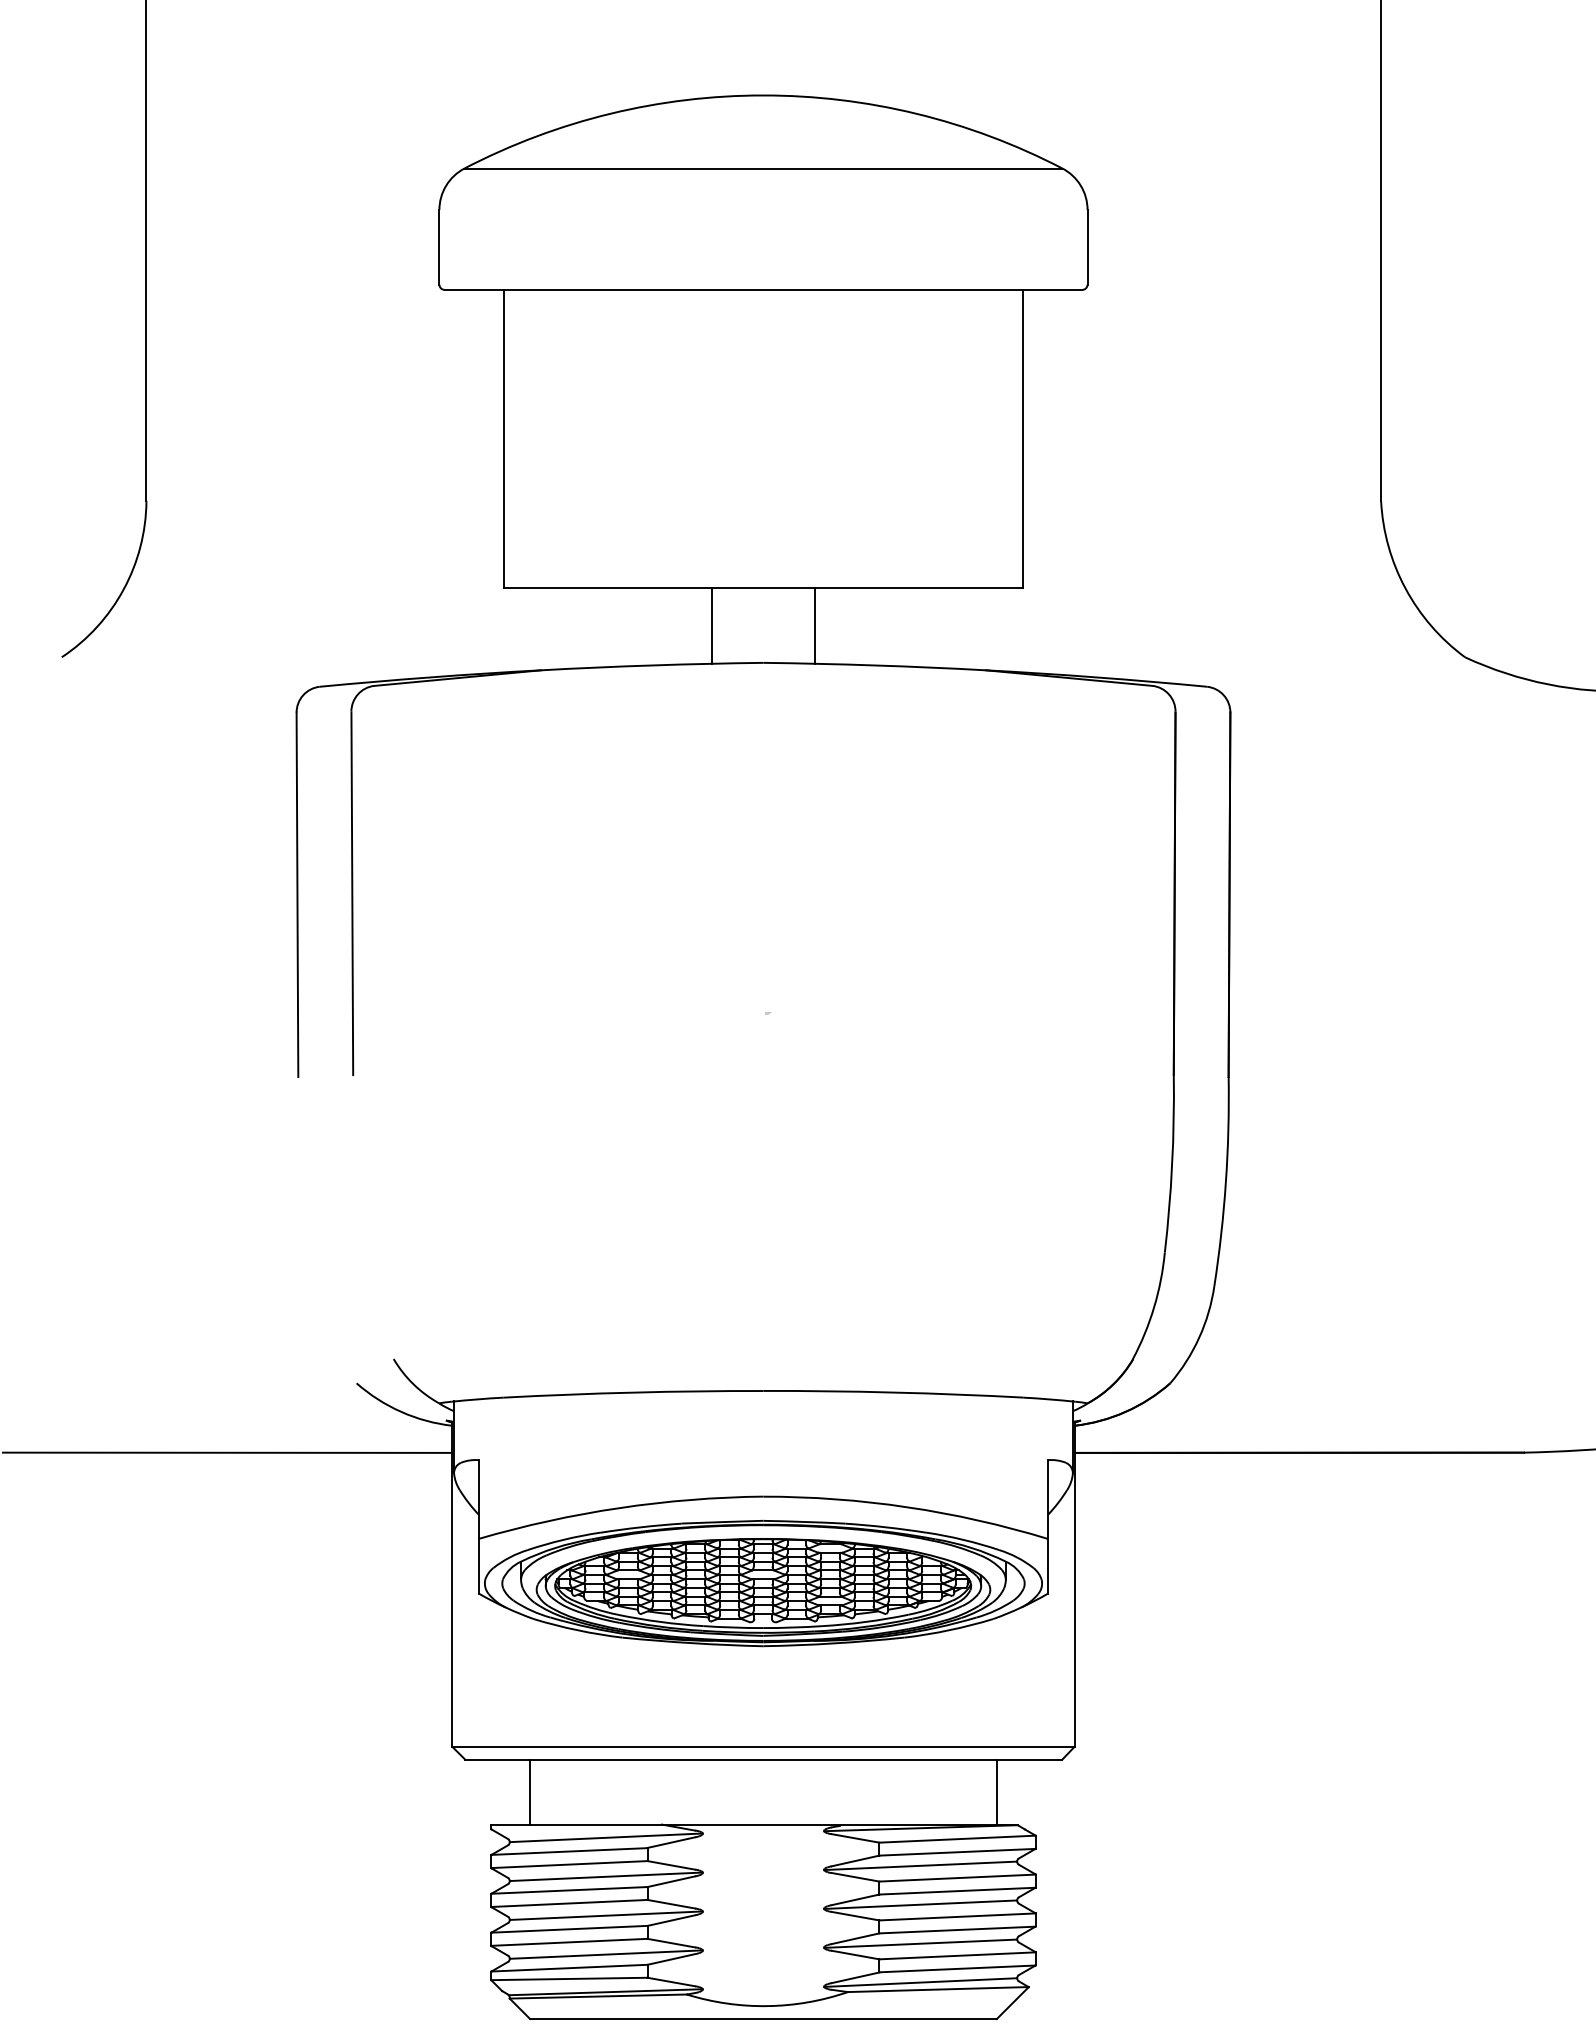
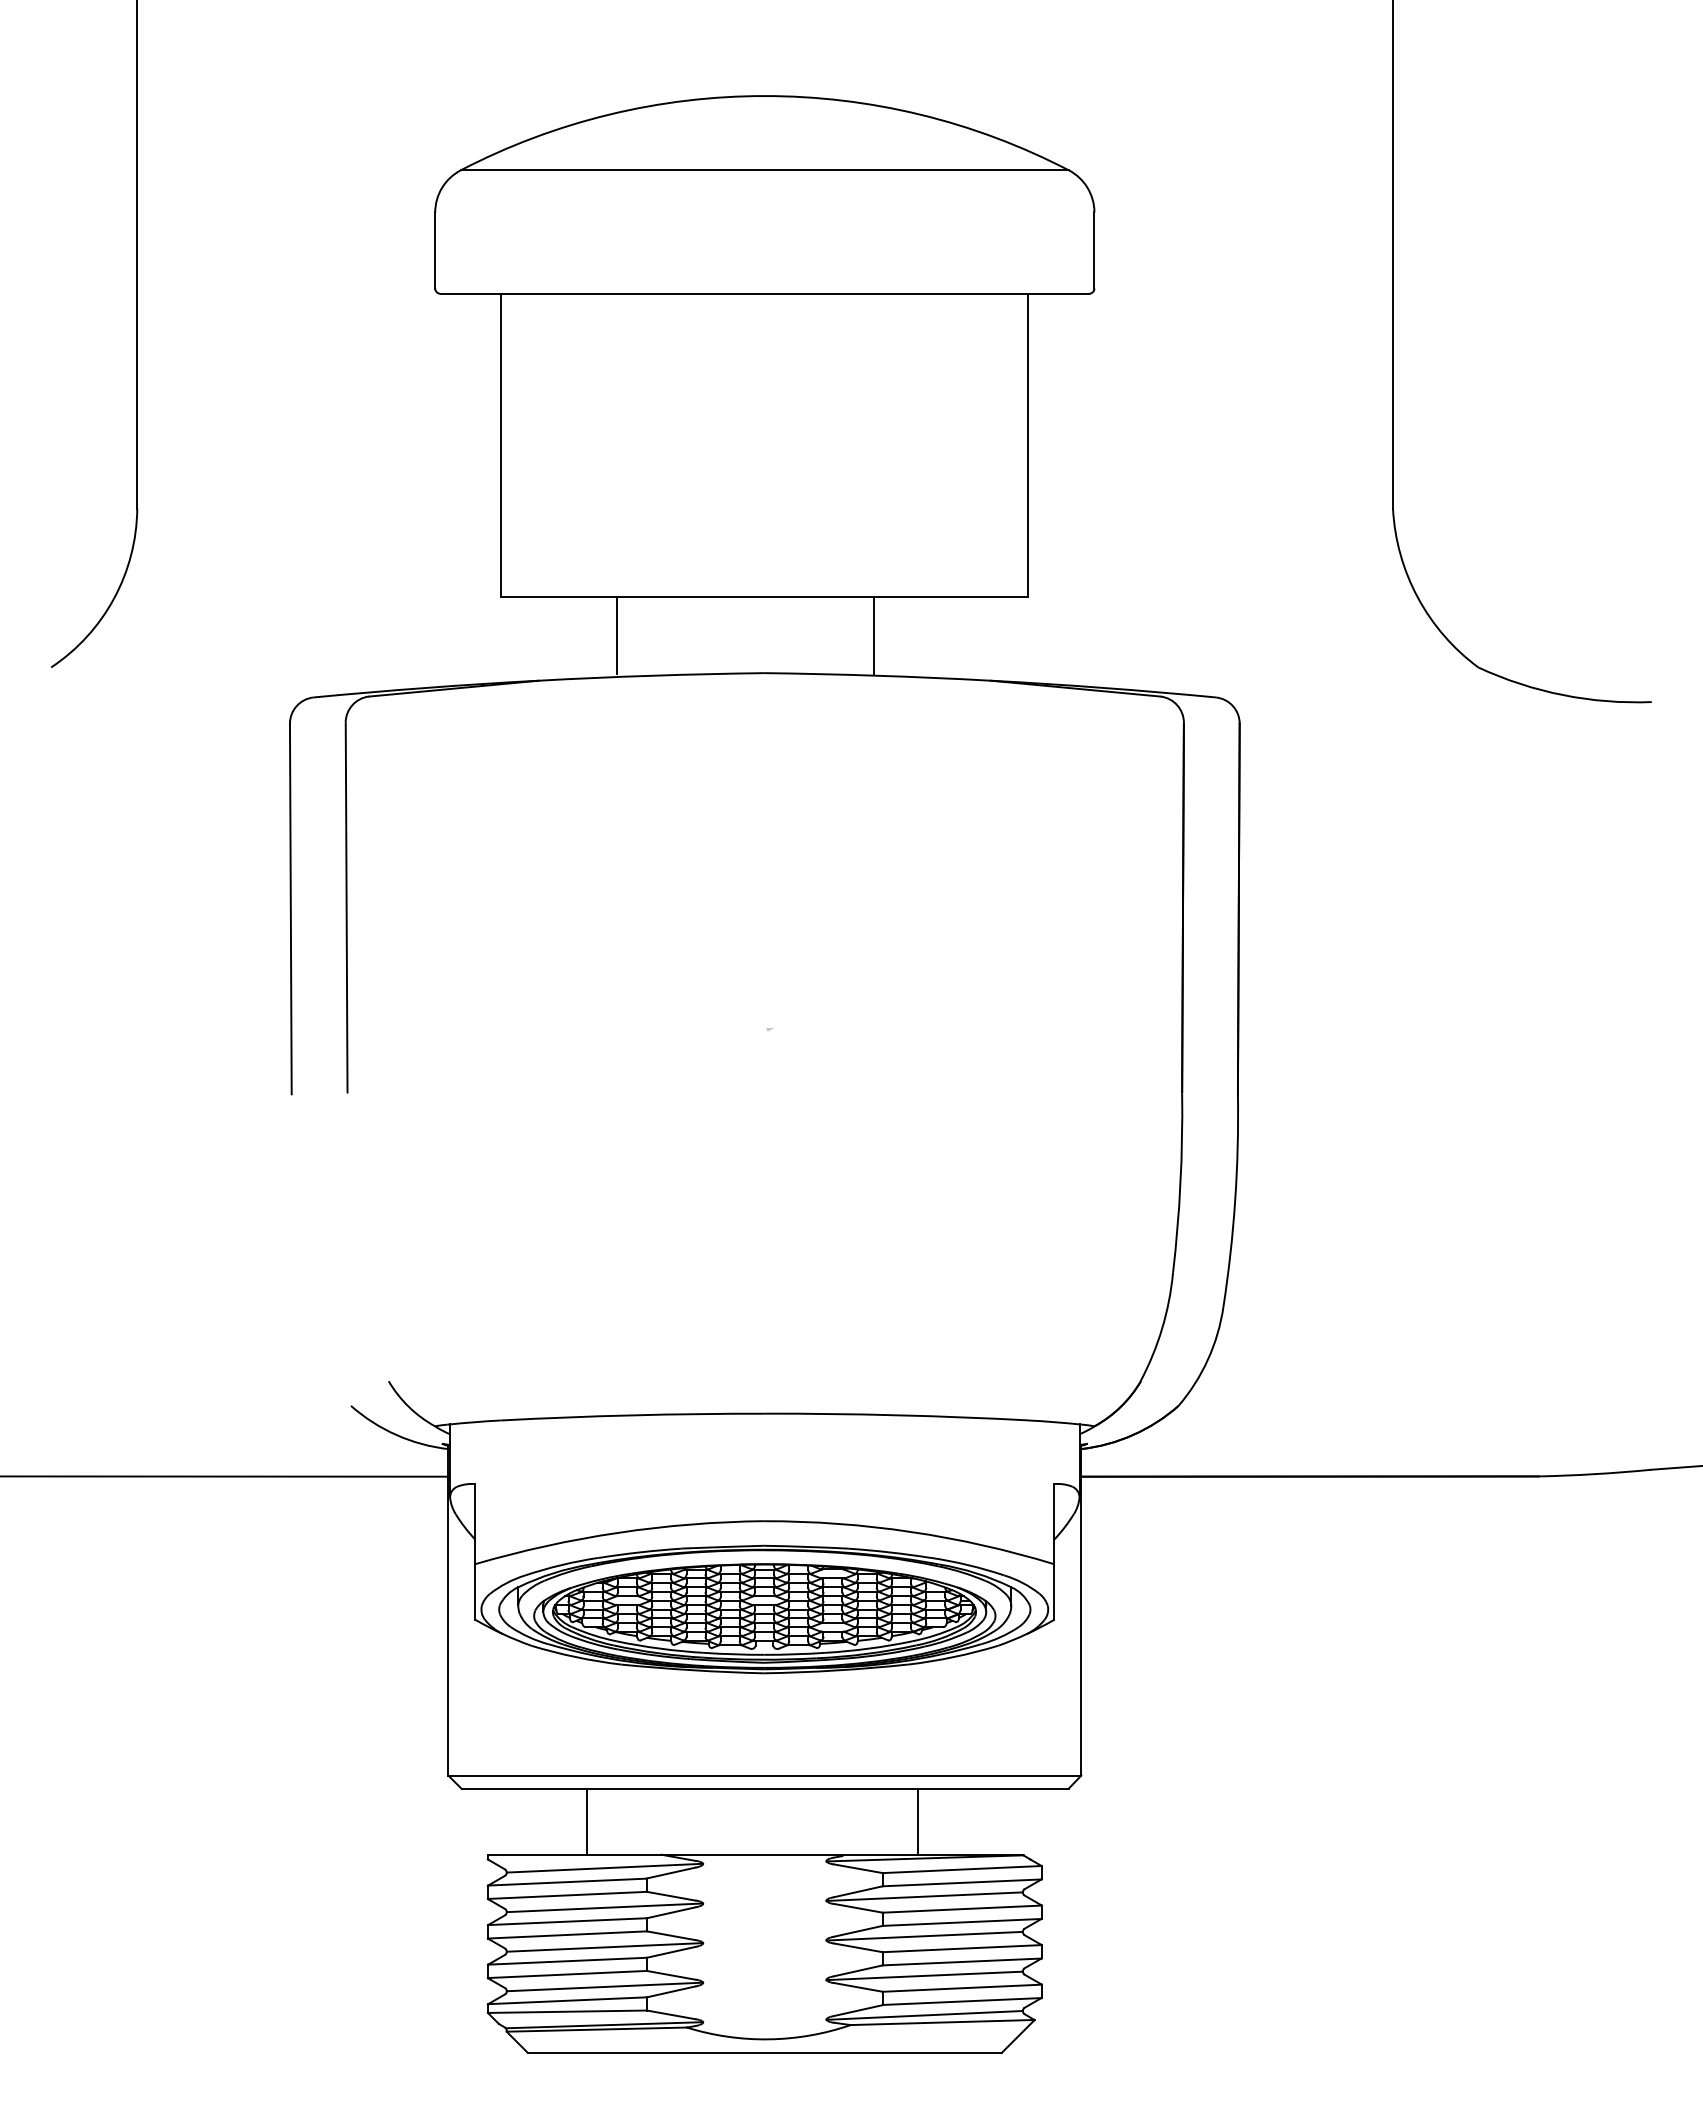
line: (712, 625) -> (617, 635), moved
line: (815, 625) -> (873, 635), moved
line: (530, 1791) -> (586, 1821), moved
line: (997, 1791) -> (918, 1821), moved

